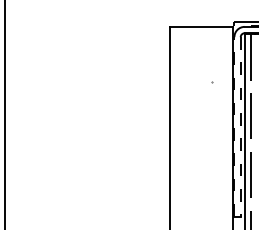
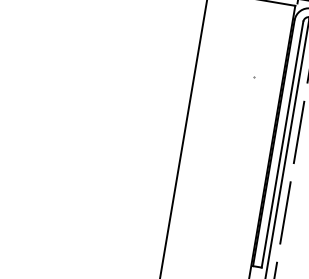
line: (234, 126) -> (274, 142), dashed -> solid
line: (240, 126) -> (282, 143), dashed -> solid

